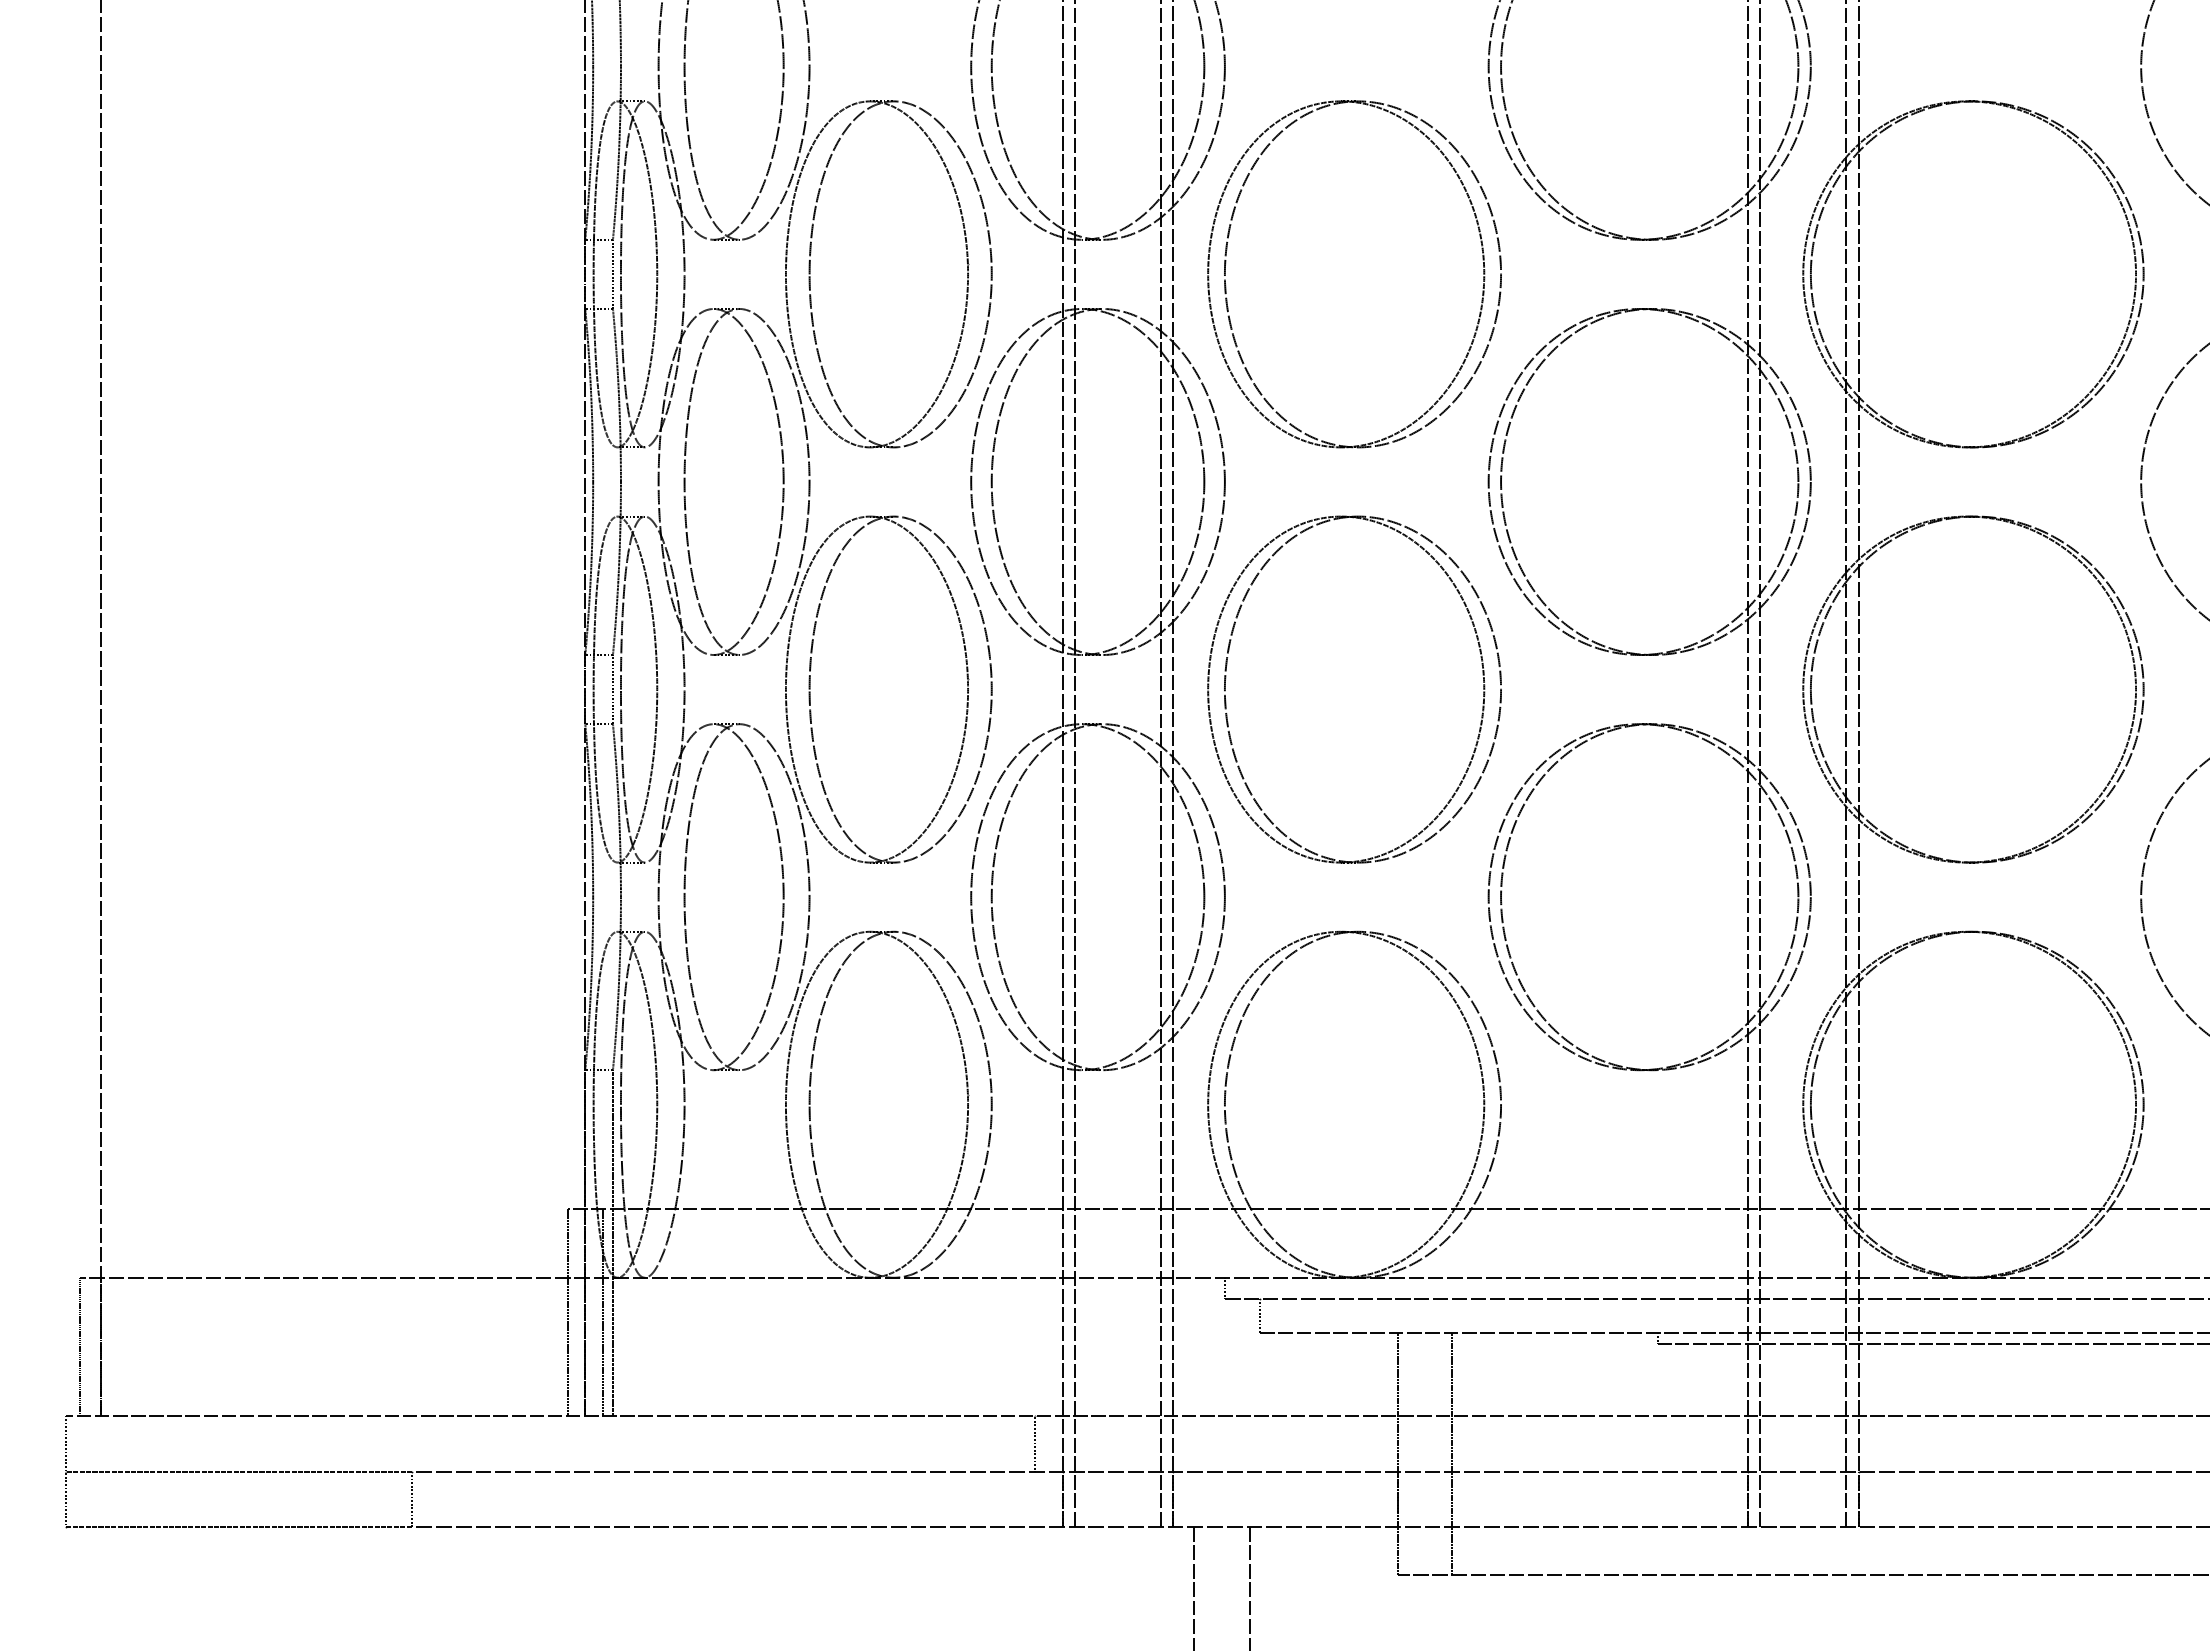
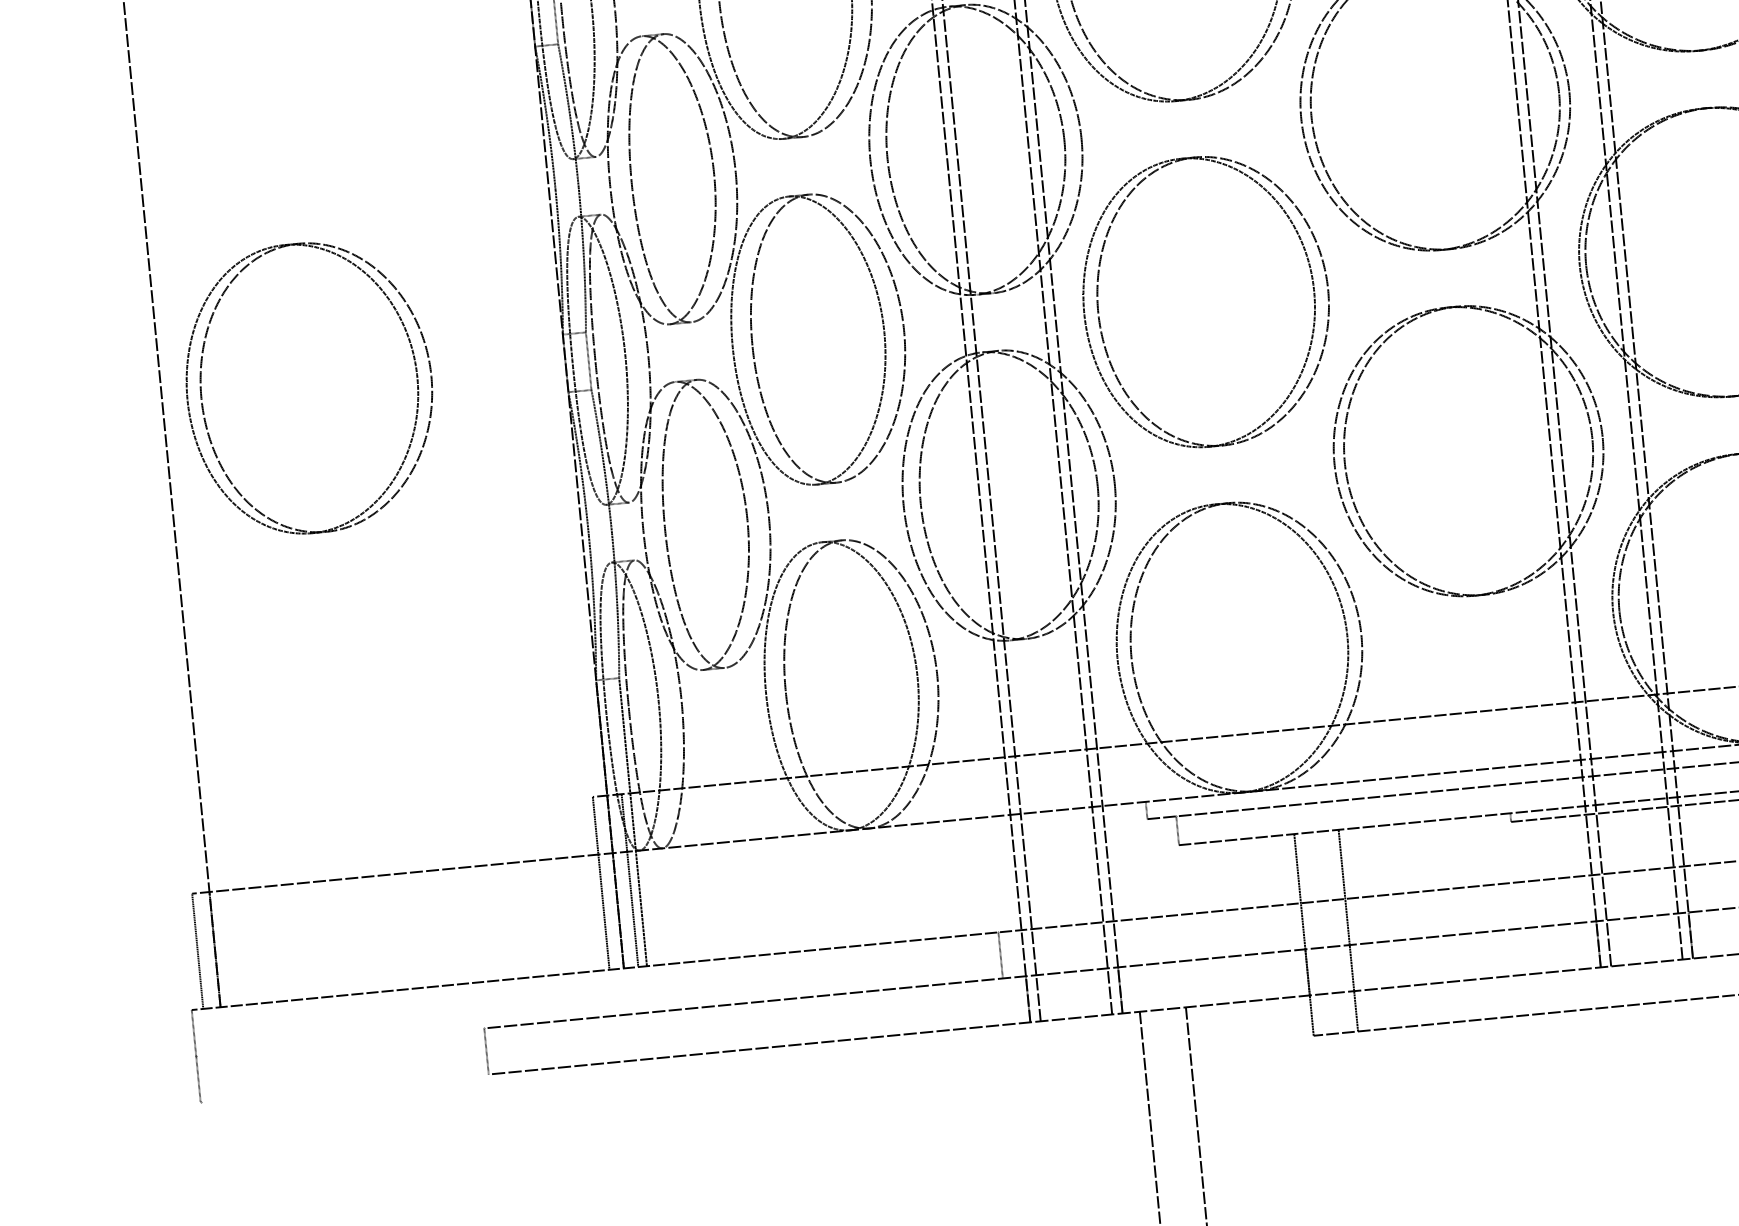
part: (149, 678) -> (201, 389), added
line: (239, 1471) -> (340, 1042), removed
line: (239, 1526) -> (344, 1087), removed

